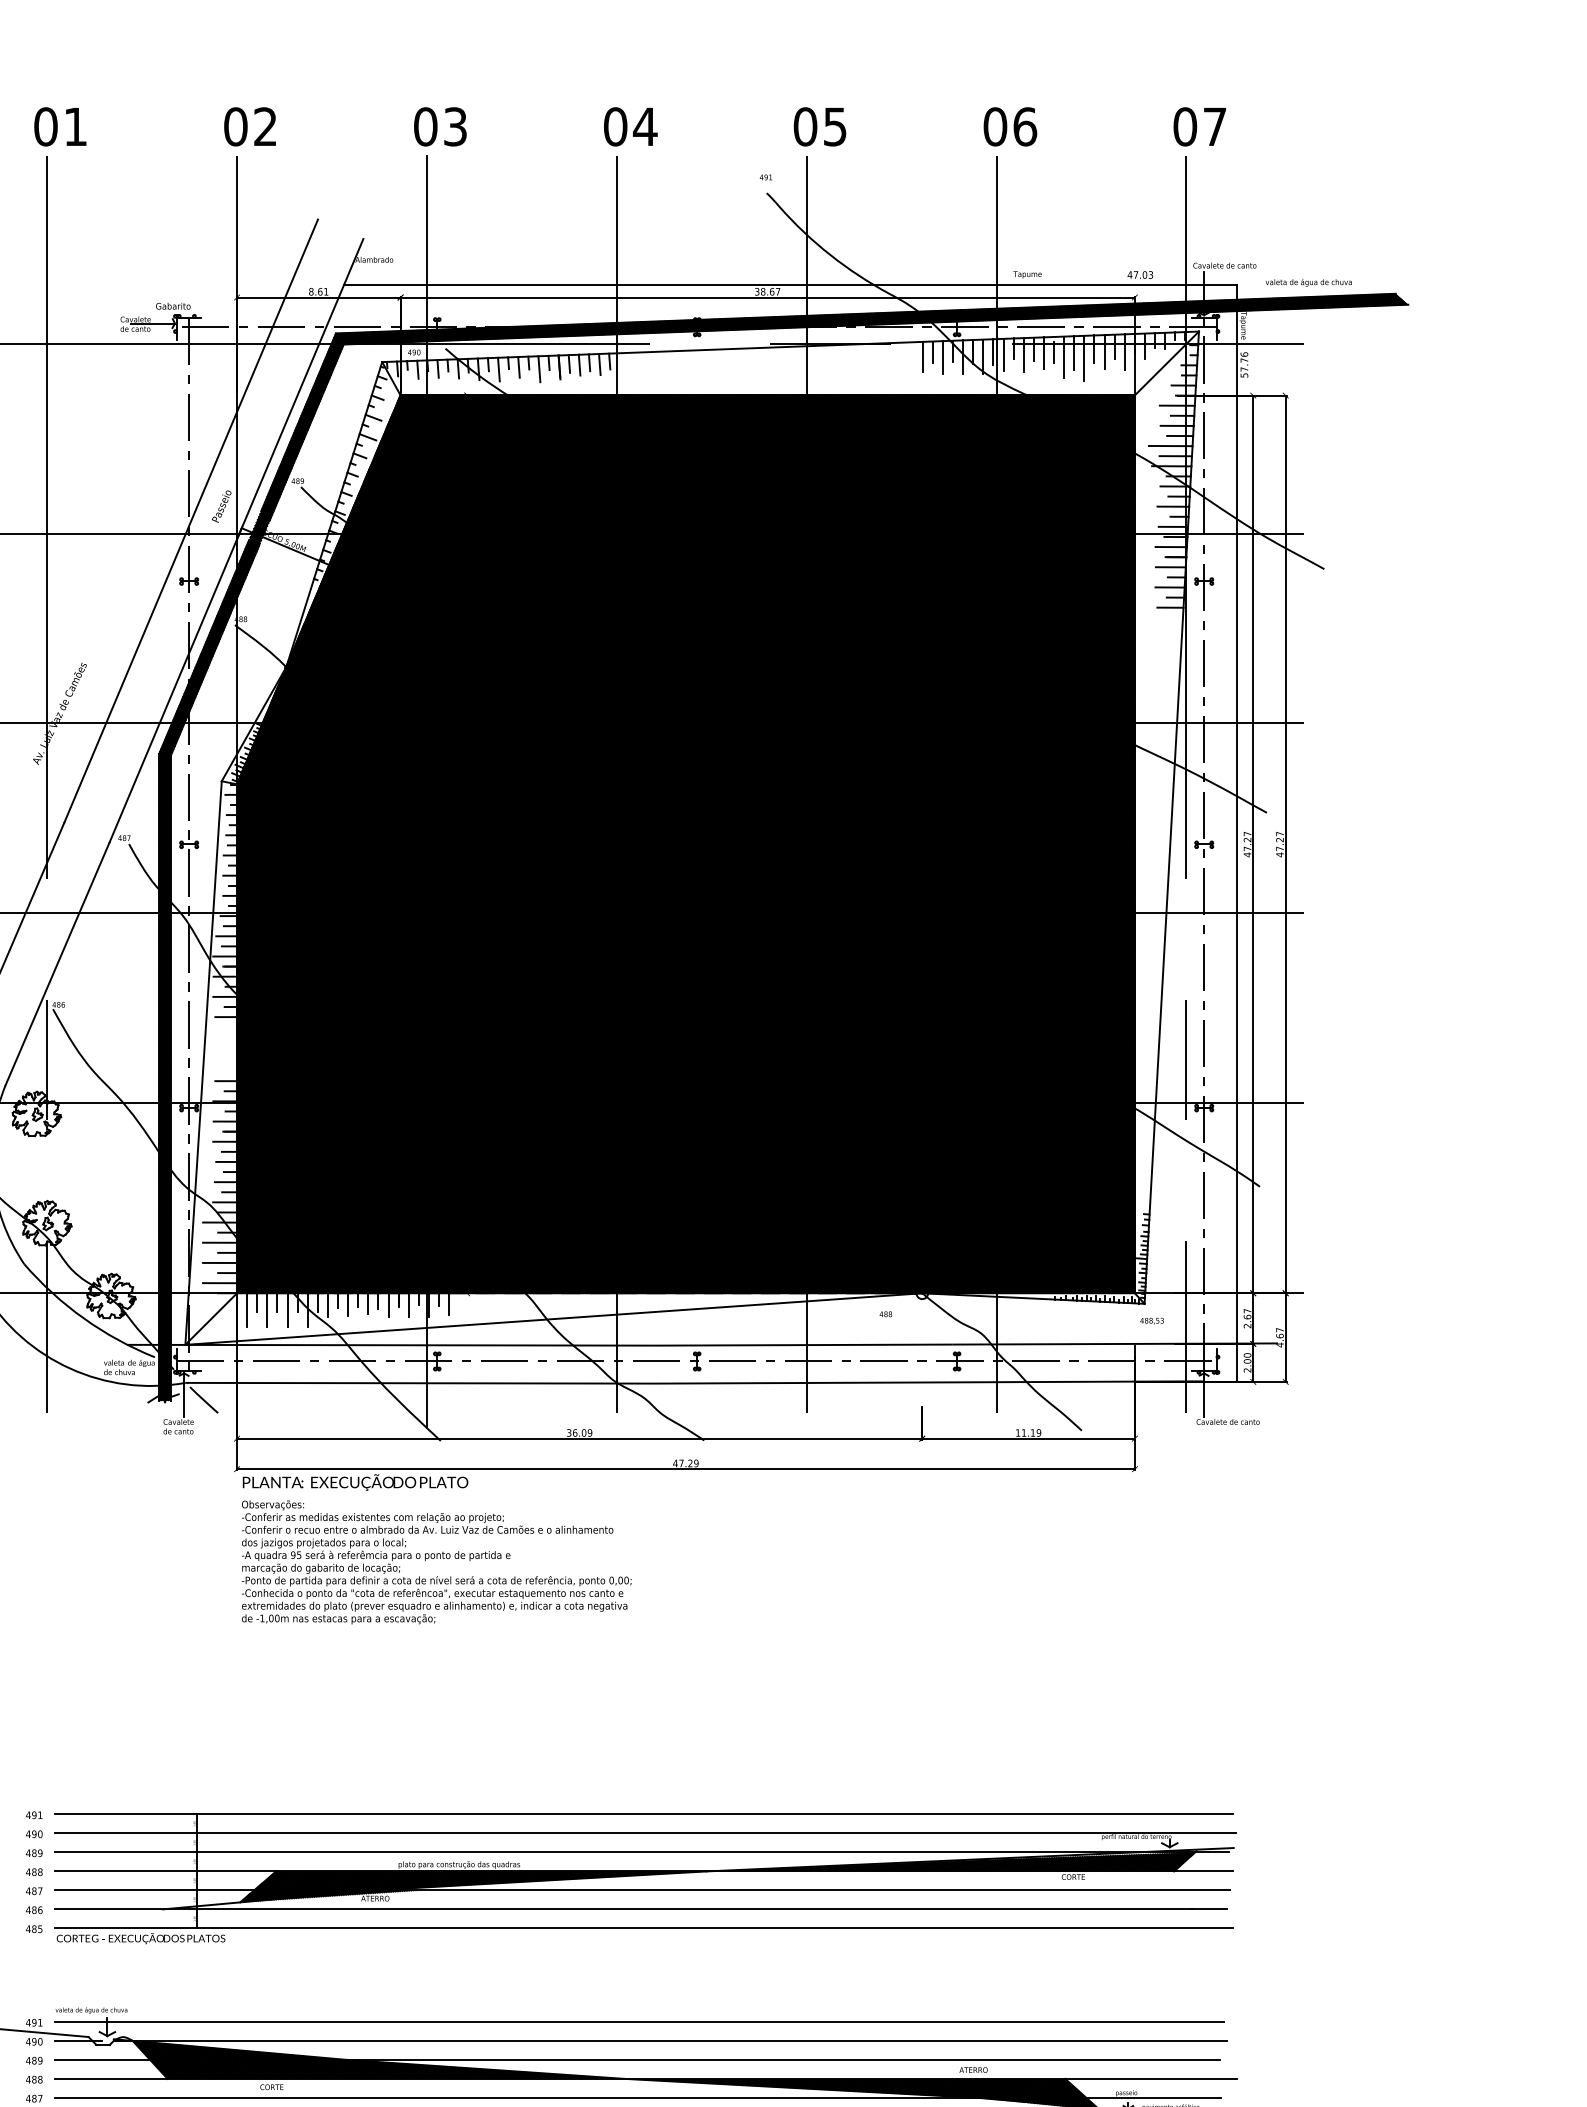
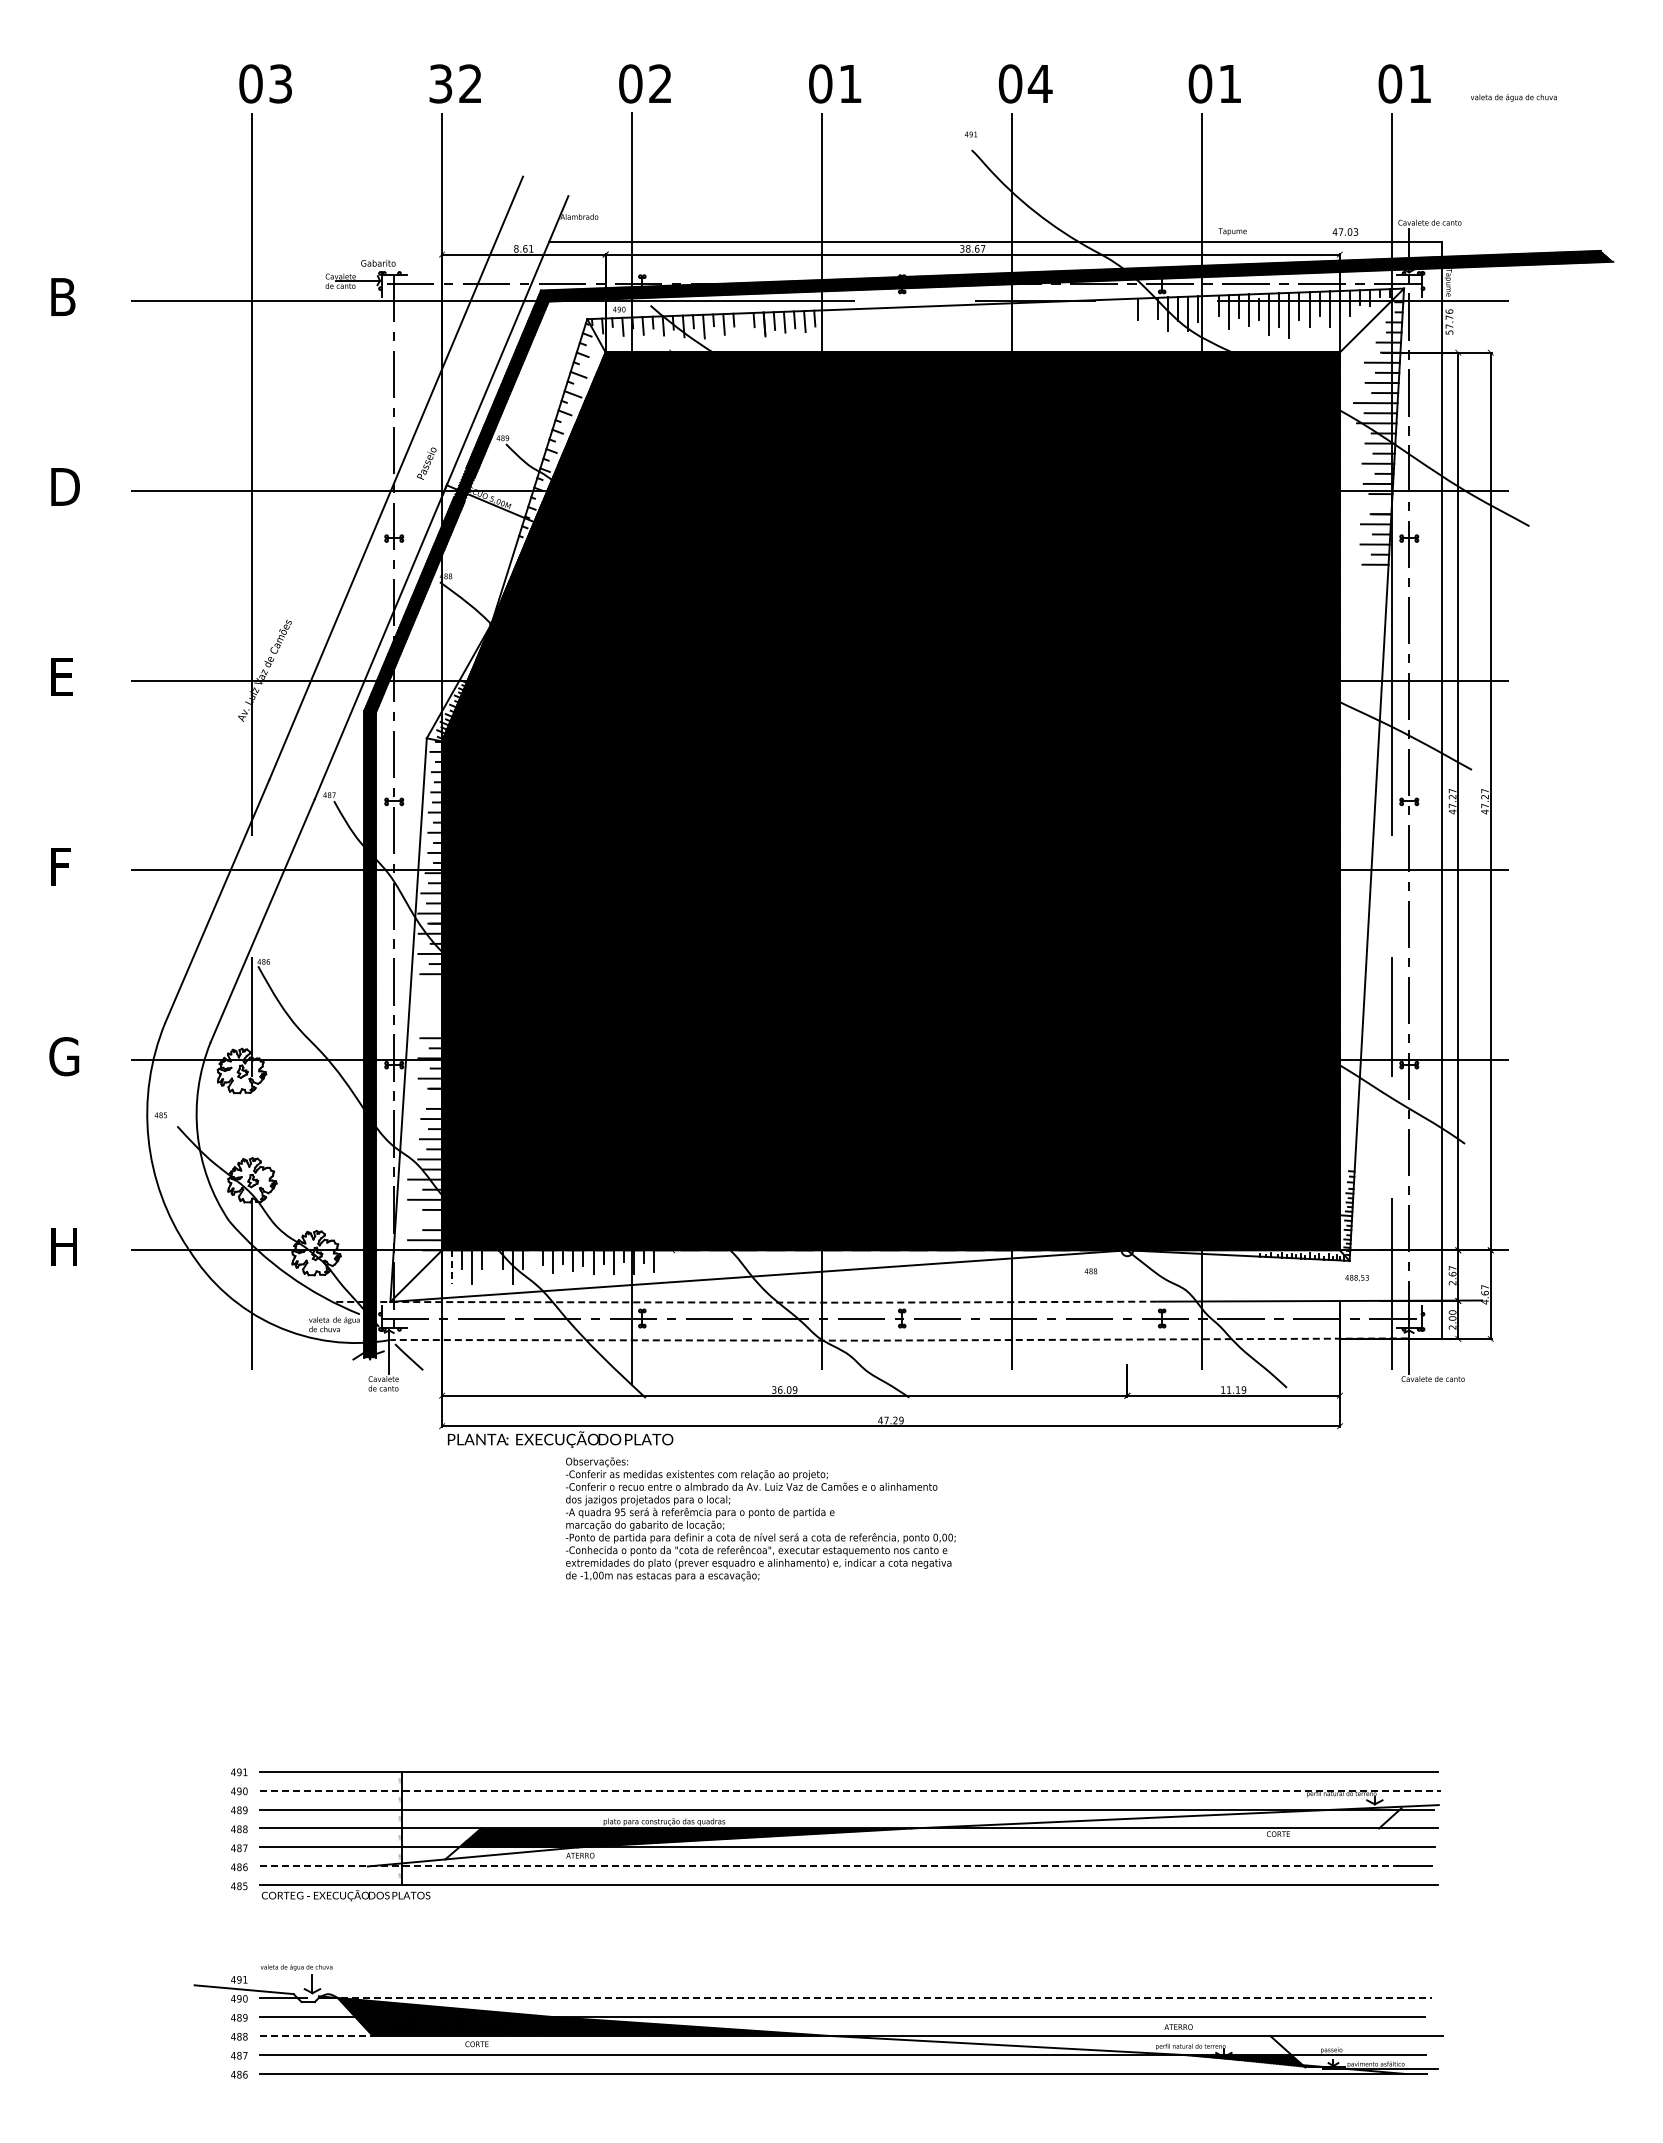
text: (75, 126) -> (280, 83), 01 -> 03
text: (235, 126) -> (440, 83), 02 -> 32
text: (455, 126) -> (660, 83), 03 -> 02
text: (645, 126) -> (850, 83), 04 -> 01
text: (1025, 126) -> (1230, 83), 06 -> 01
text: (1215, 126) -> (1420, 83), 07 -> 01
text: (834, 127) -> (1039, 84), 05 -> 04
text: (1308, 282) -> (1513, 97), moved
line: (1003, 354) -> (1208, 311), removed
line: (922, 356) -> (1127, 313), removed
line: (942, 357) -> (1147, 314), removed
line: (539, 369) -> (744, 326), removed
line: (1170, 547) -> (1375, 504), removed
line: (225, 1141) -> (430, 1098), removed
line: (220, 1263) -> (425, 1220), removed
line: (328, 1305) -> (533, 1262), removed
line: (247, 1310) -> (452, 1267), solid -> dashed
line: (287, 1310) -> (492, 1267), removed
line: (540, 1345) -> (745, 1302), solid -> dashed
line: (693, 1383) -> (898, 1340), solid -> dashed
text: (436, 1562) -> (760, 1519), moved
line: (645, 1833) -> (850, 1790), solid -> dashed
hatch: (950, 1861) -> (1155, 1818), removed
hatch: (330, 1896) -> (535, 1853), removed
line: (623, 1909) -> (828, 1866), solid -> dashed
line: (639, 2022) -> (844, 1979), removed
line: (670, 2041) -> (875, 1998), solid -> dashed
line: (111, 2078) -> (316, 2035), solid -> dashed
hatch: (855, 2087) -> (1060, 2044), removed

